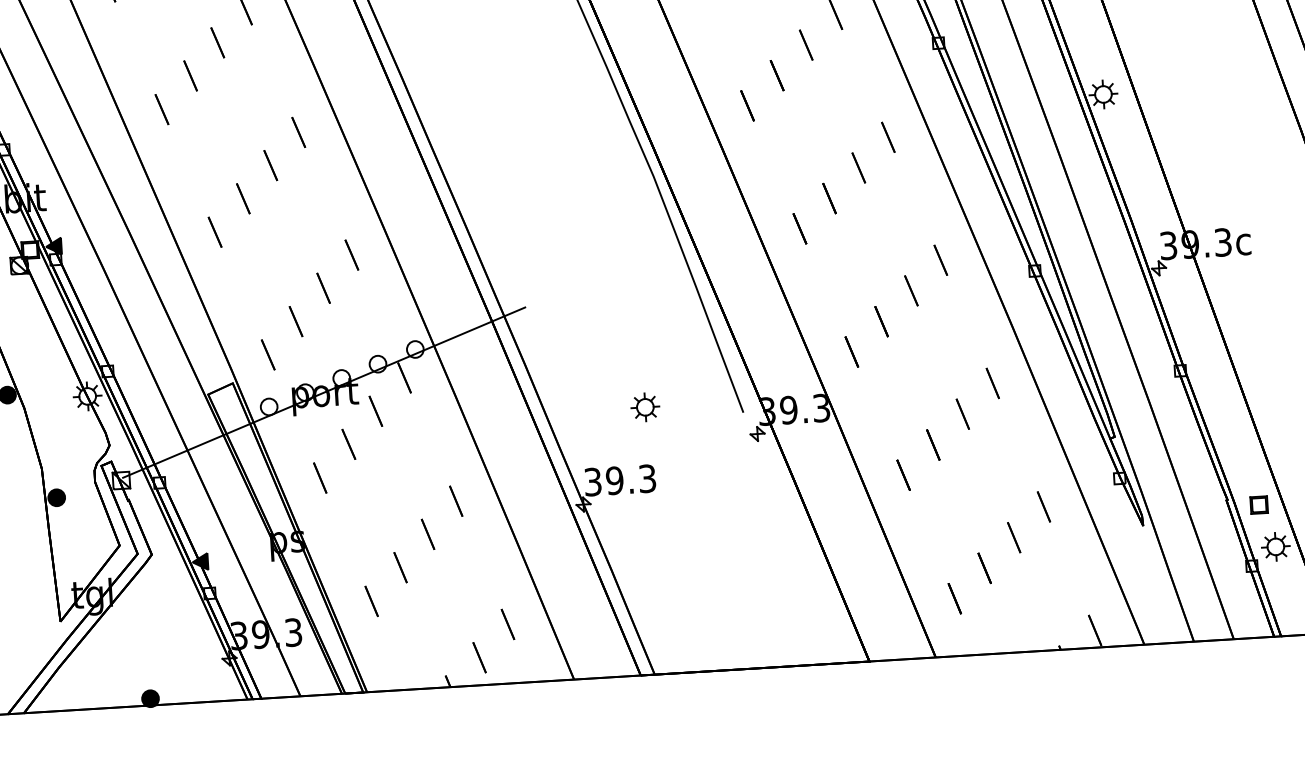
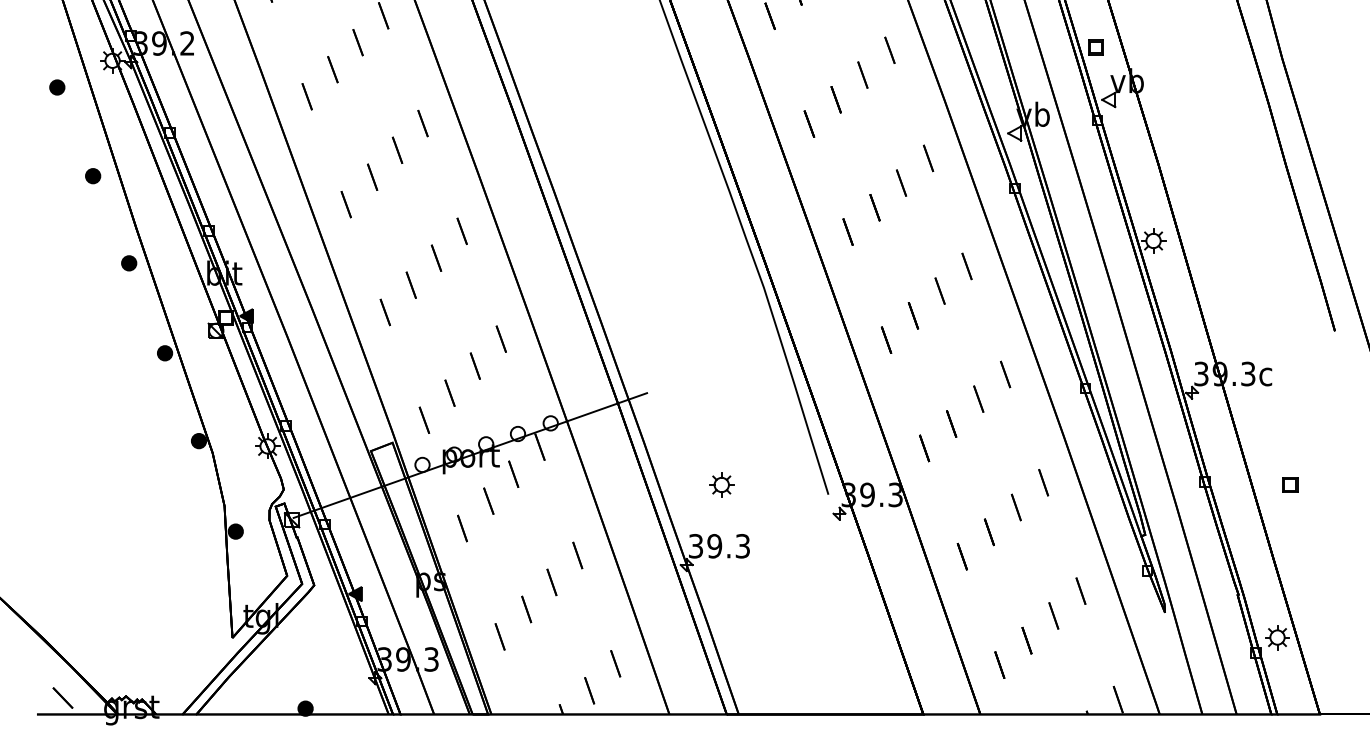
part: (645, 406) -> (721, 484), moved
part: (1259, 504) -> (1290, 484), moved

